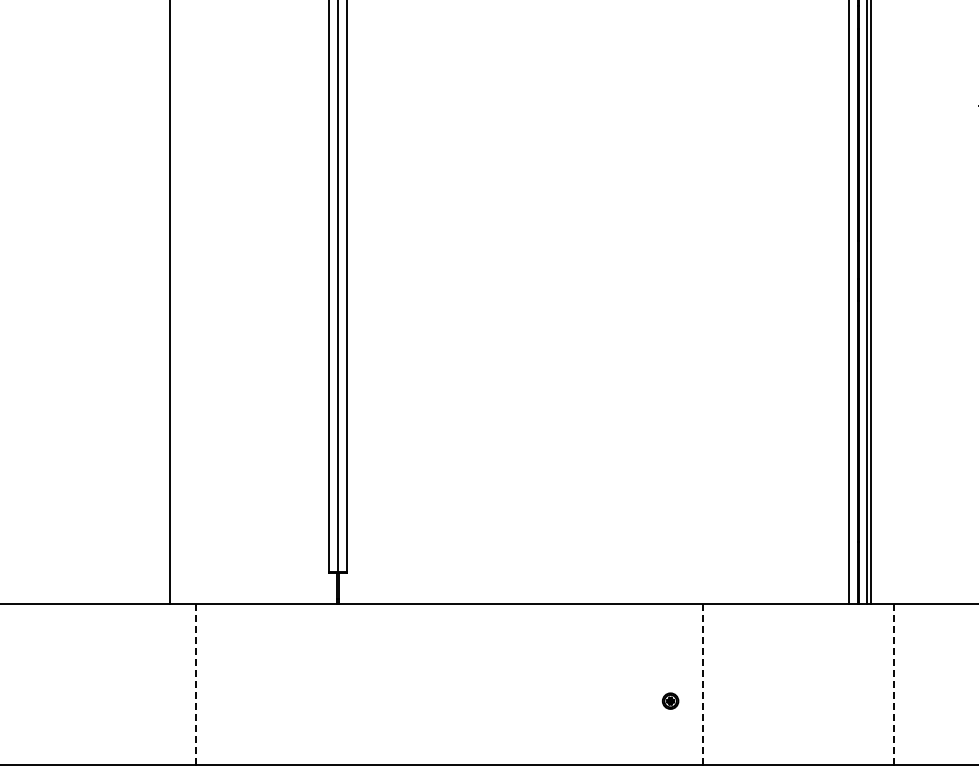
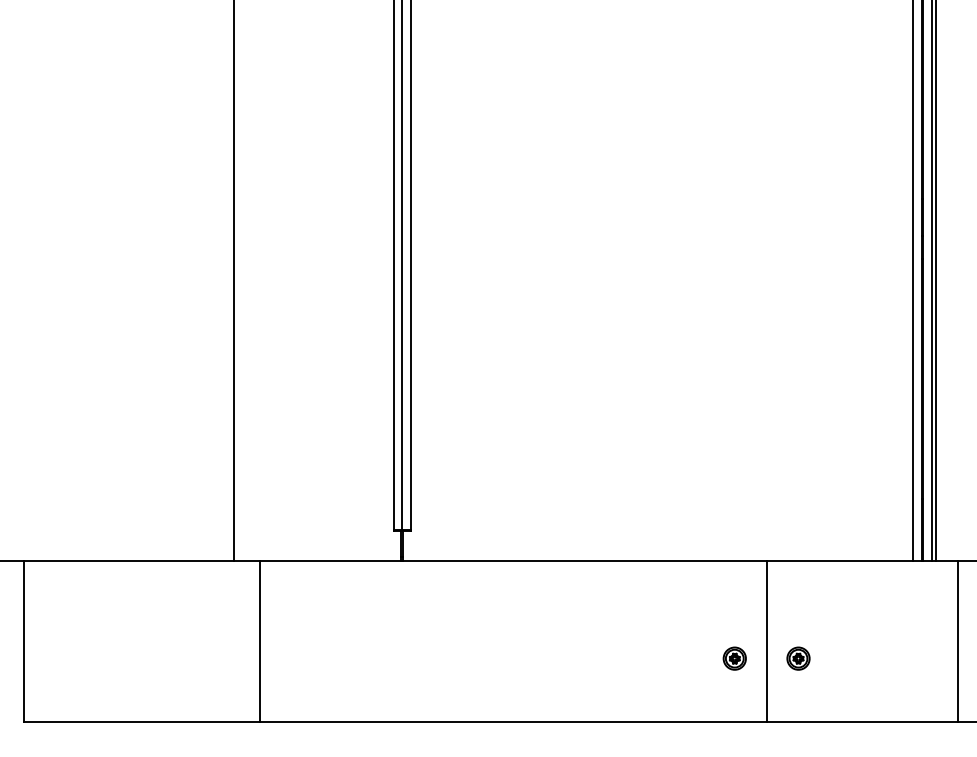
line: (196, 684) -> (260, 642), dashed -> solid
line: (702, 684) -> (766, 642), dashed -> solid
line: (893, 684) -> (957, 642), dashed -> solid
part: (670, 701) -> (734, 659), size x1.43
part: (734, 701) -> (798, 659), added

